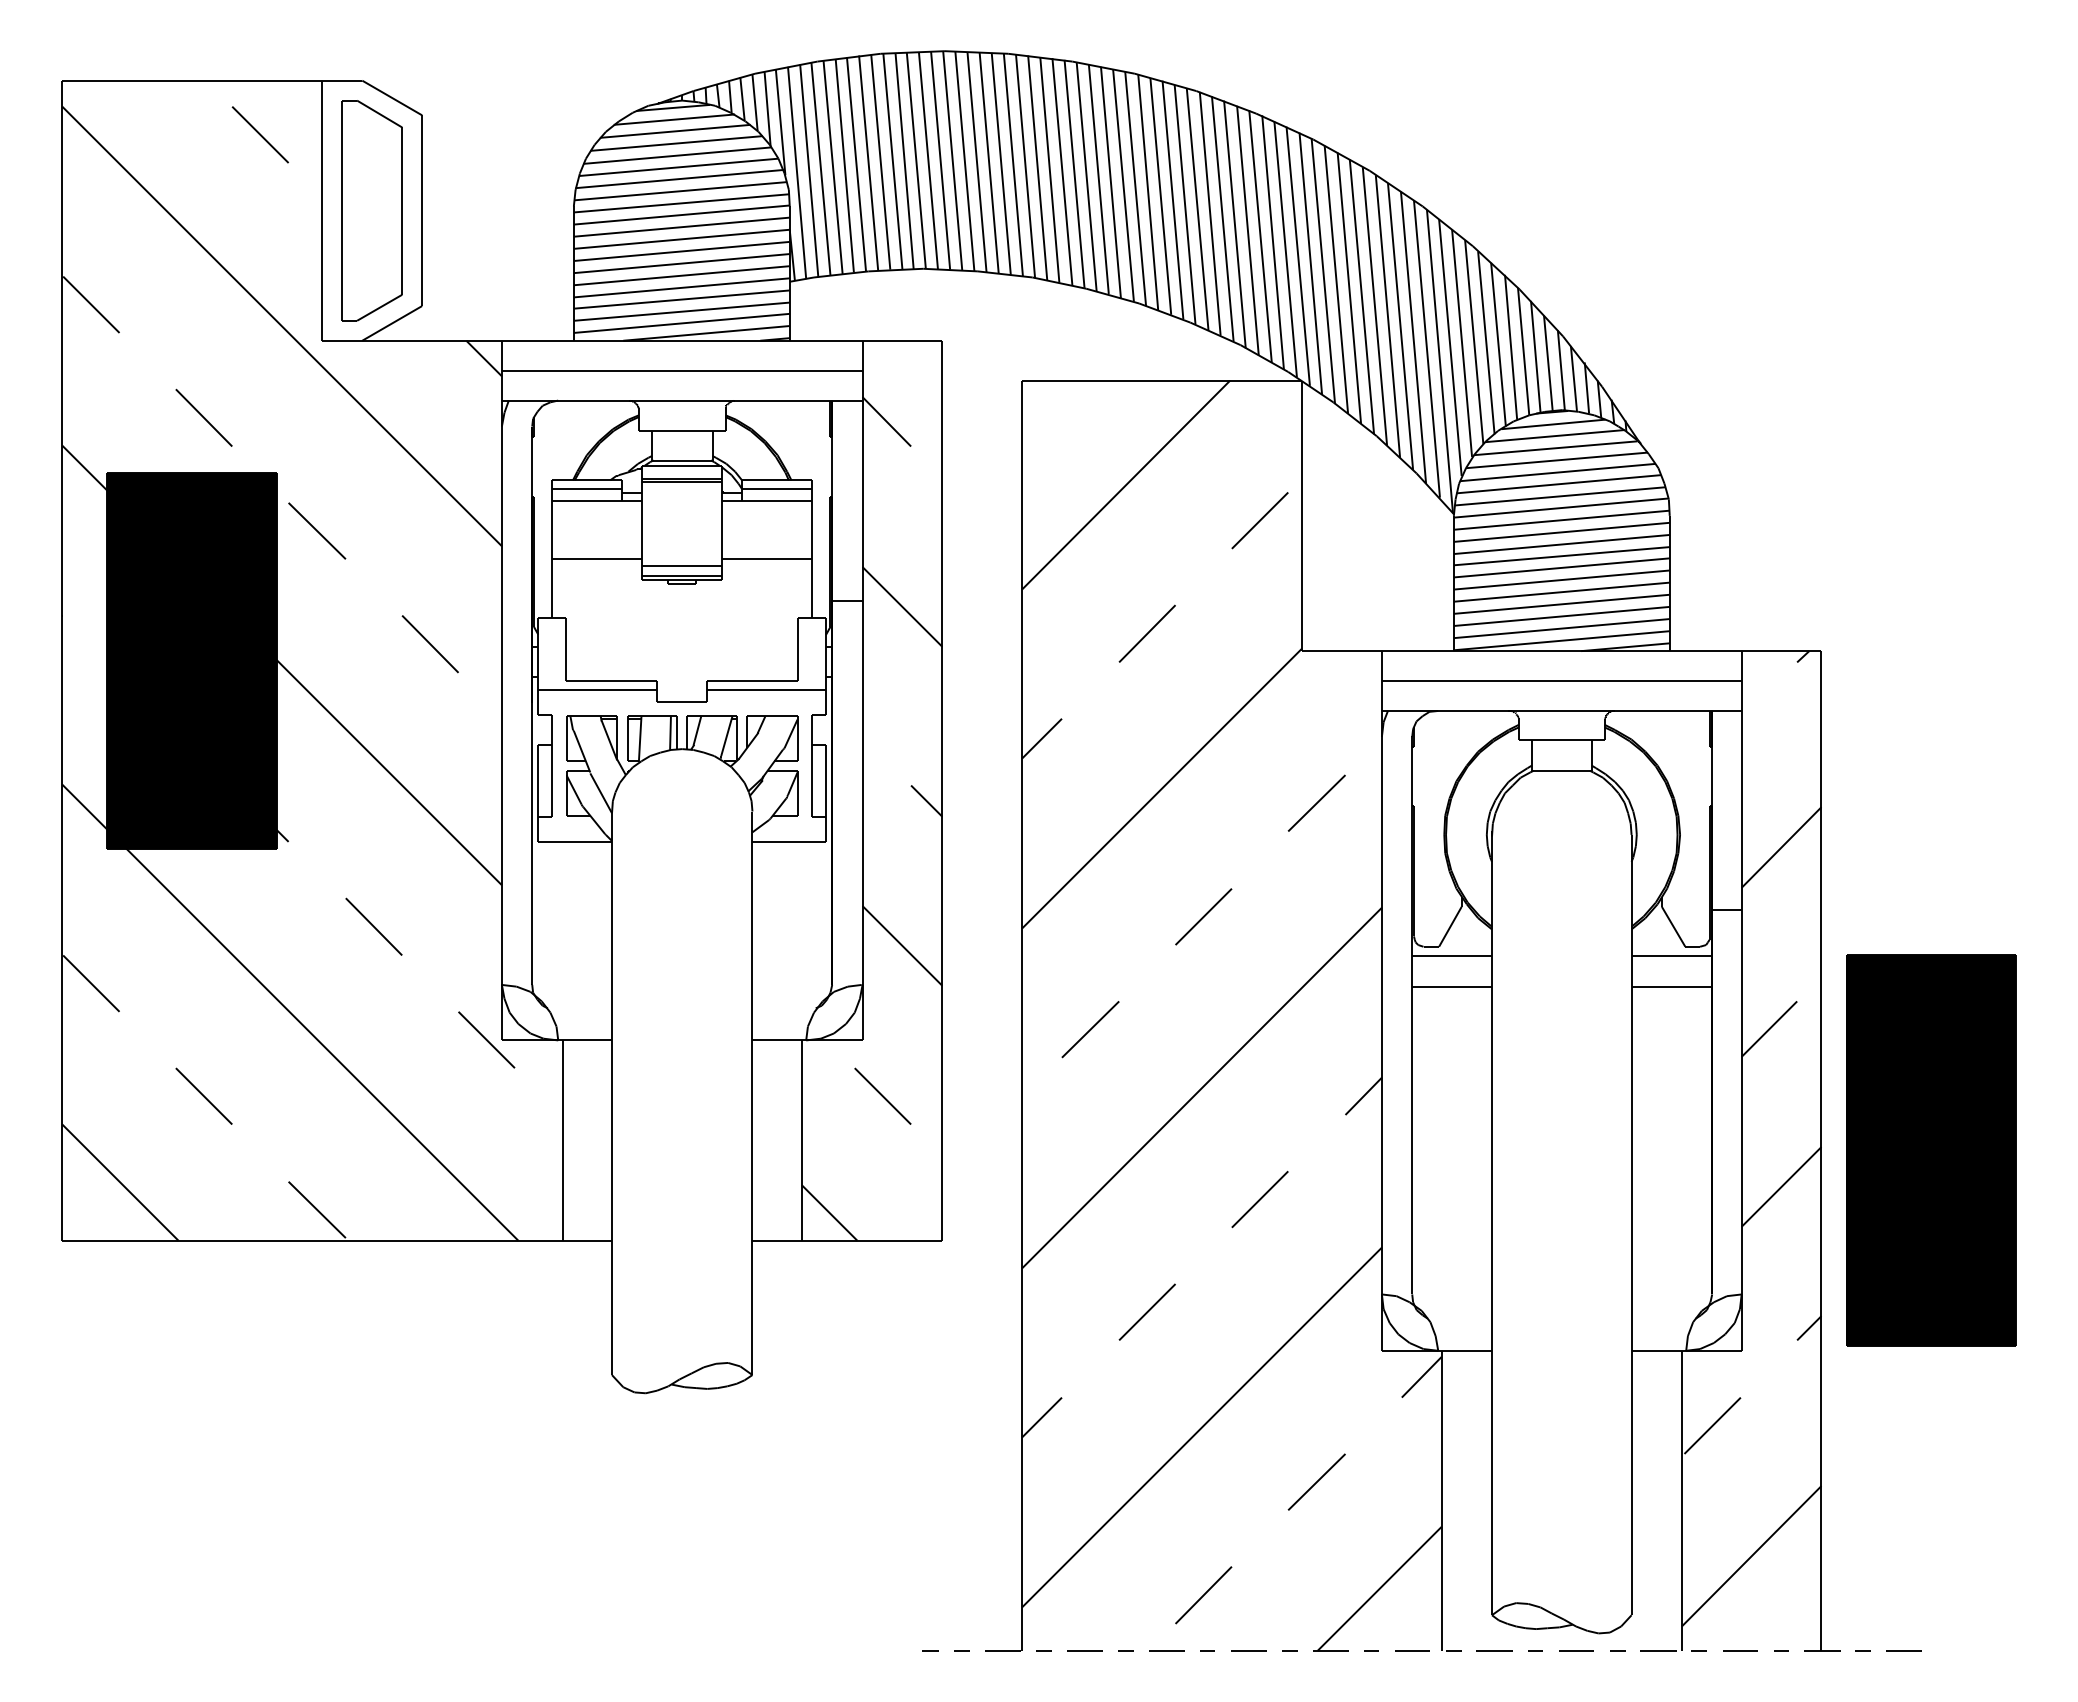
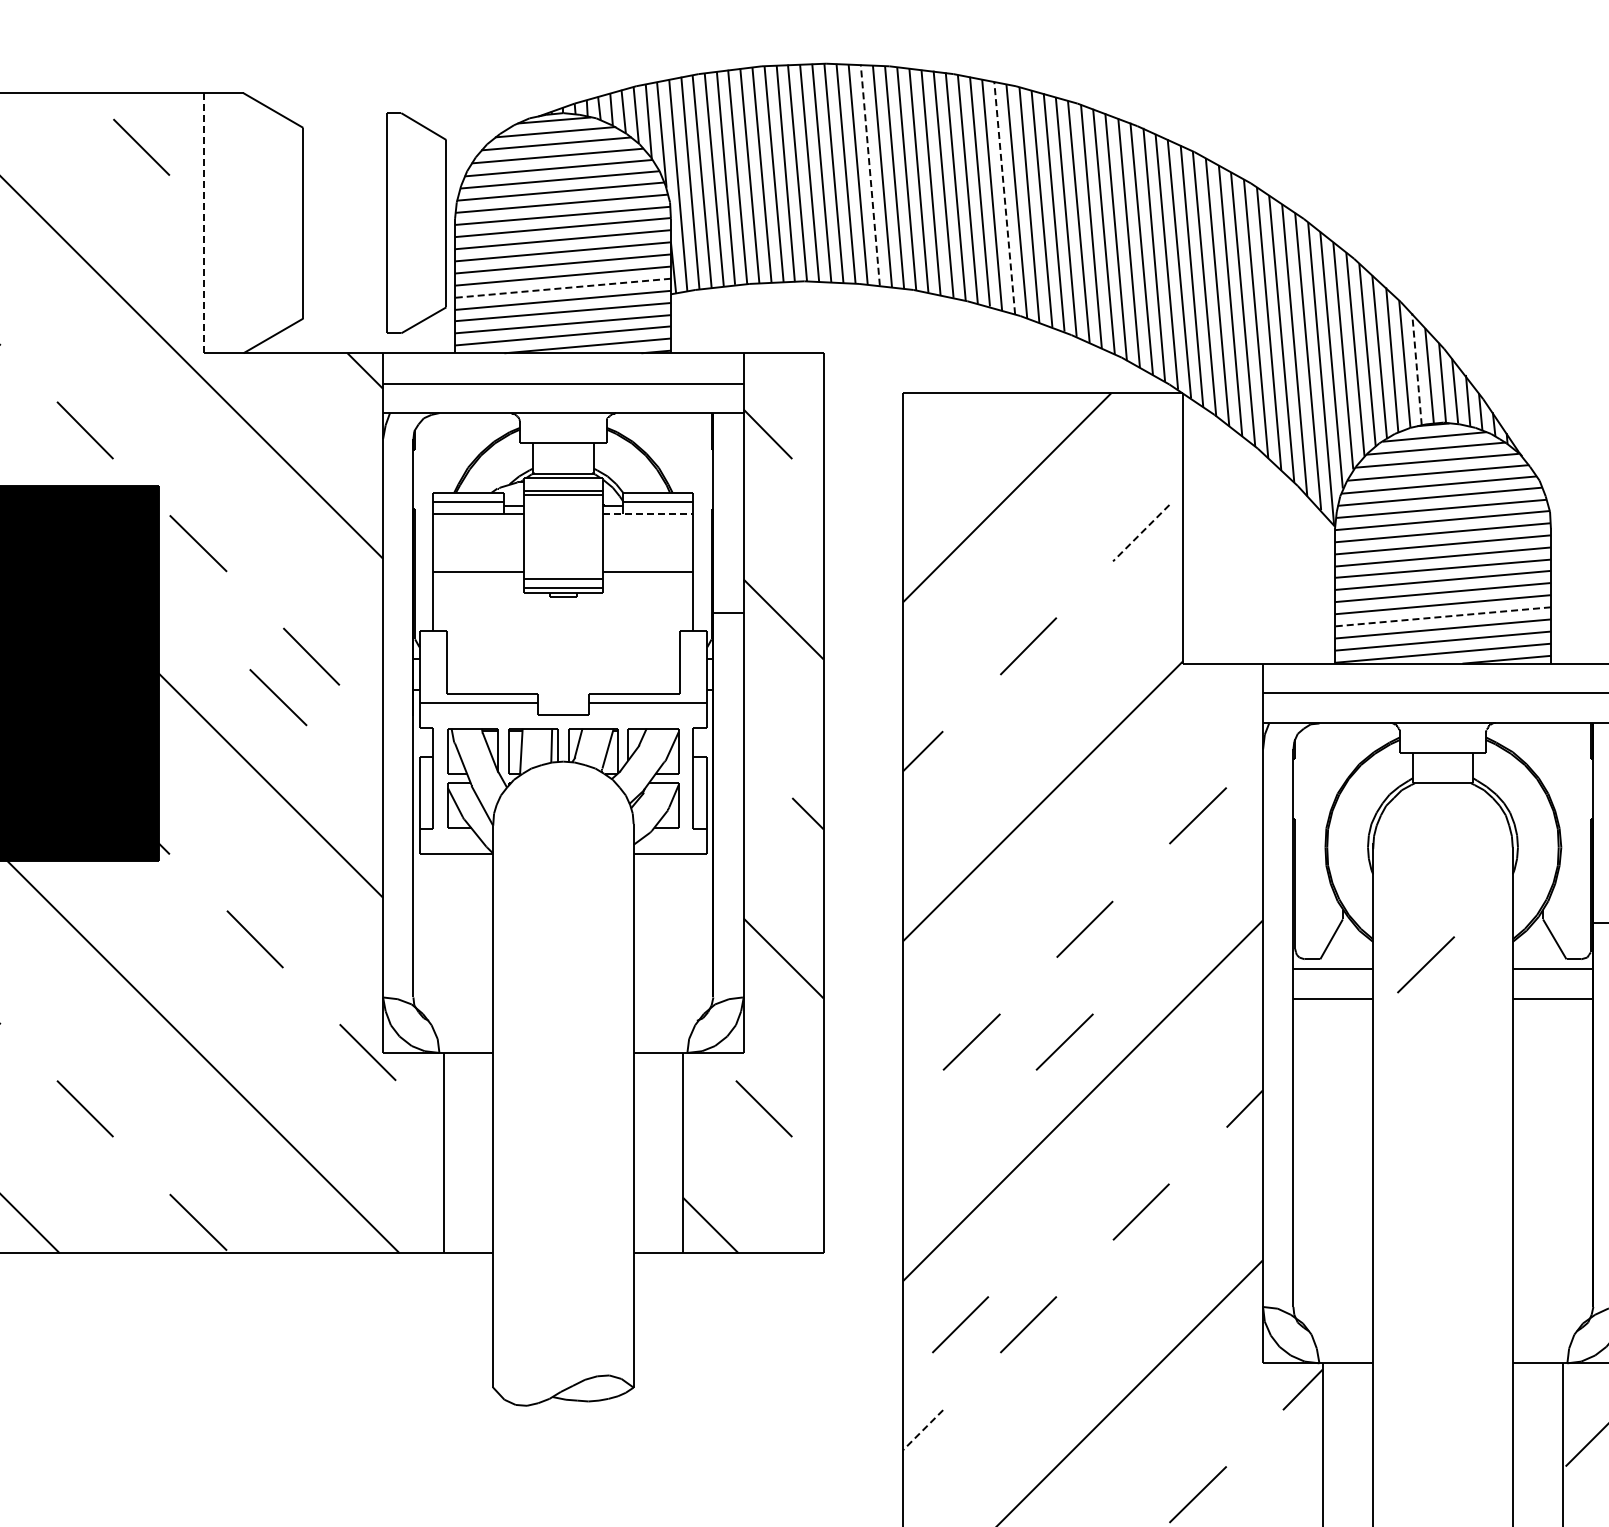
line: (989, 162) -> (870, 175), solid -> dashed
line: (1123, 185) -> (1004, 198), solid -> dashed
line: (322, 210) -> (203, 223), solid -> dashed
part: (371, 210) -> (415, 223), moved
line: (681, 275) -> (562, 288), solid -> dashed
line: (1535, 356) -> (1416, 369), solid -> dashed
line: (767, 501) -> (648, 514), solid -> dashed
line: (1260, 520) -> (1141, 533), solid -> dashed
line: (1561, 604) -> (1442, 617), solid -> dashed
line: (397, 684) -> (278, 697), added
line: (1544, 951) -> (1425, 964), added
line: (1183, 1029) -> (1064, 1042), added
line: (1078, 1311) -> (959, 1324), added
line: (1041, 1417) -> (922, 1430), solid -> dashed

